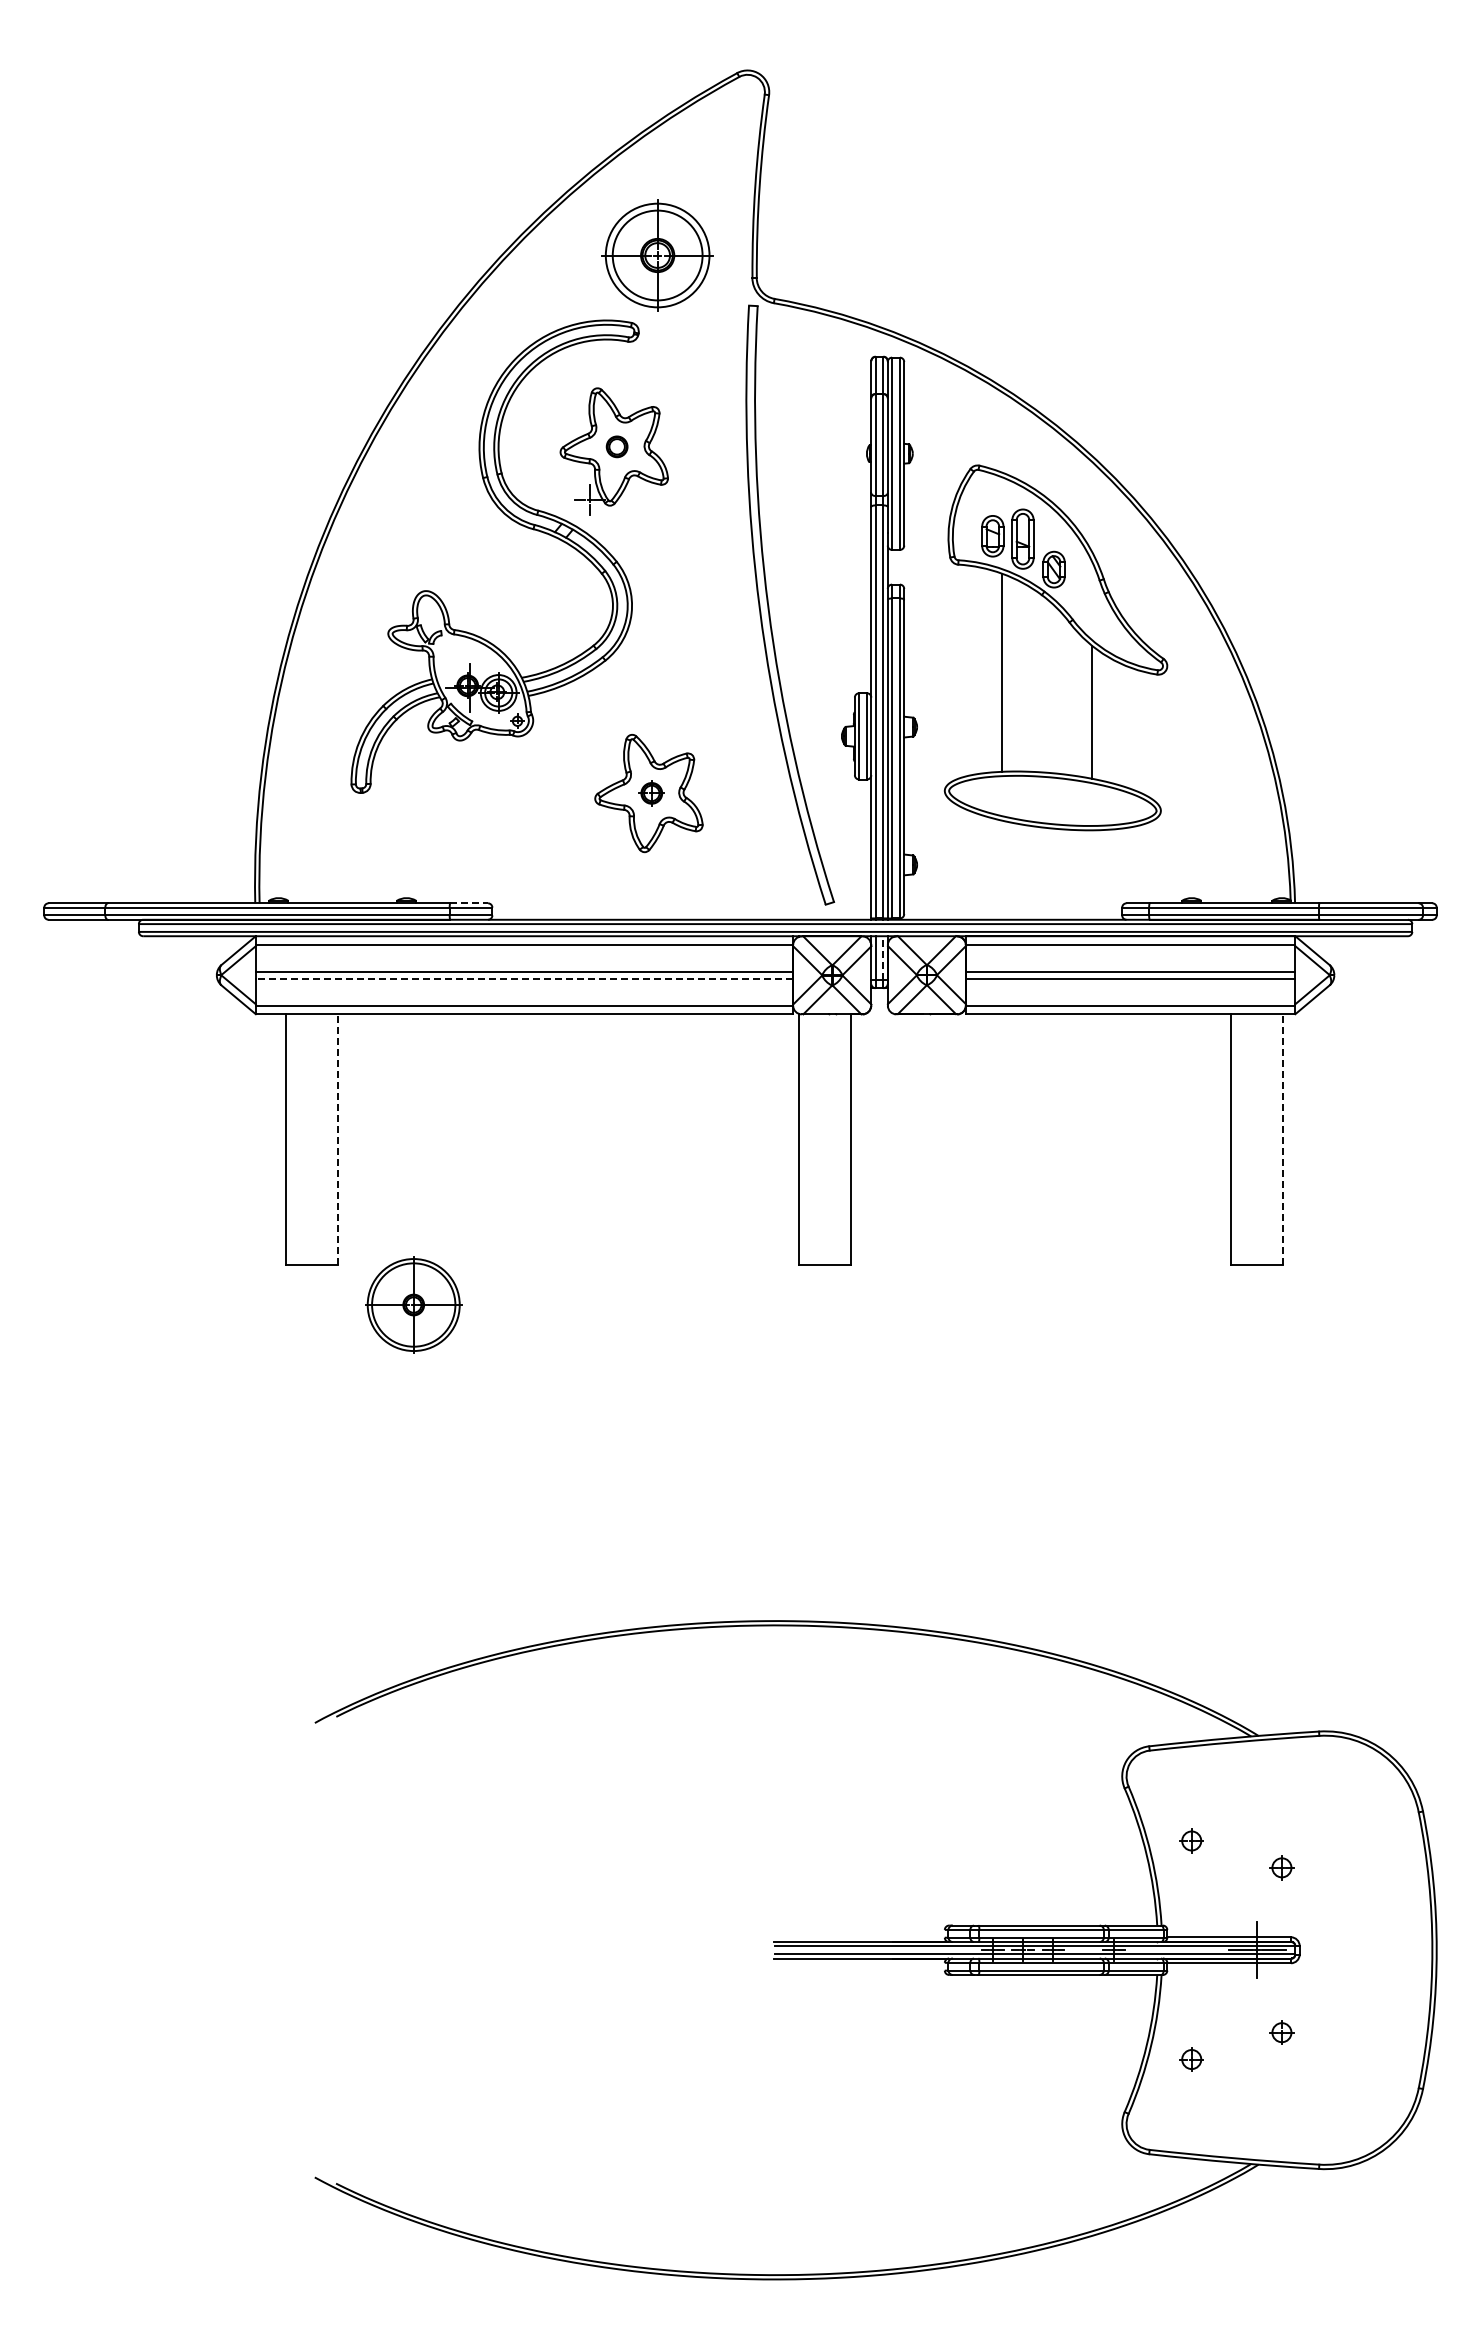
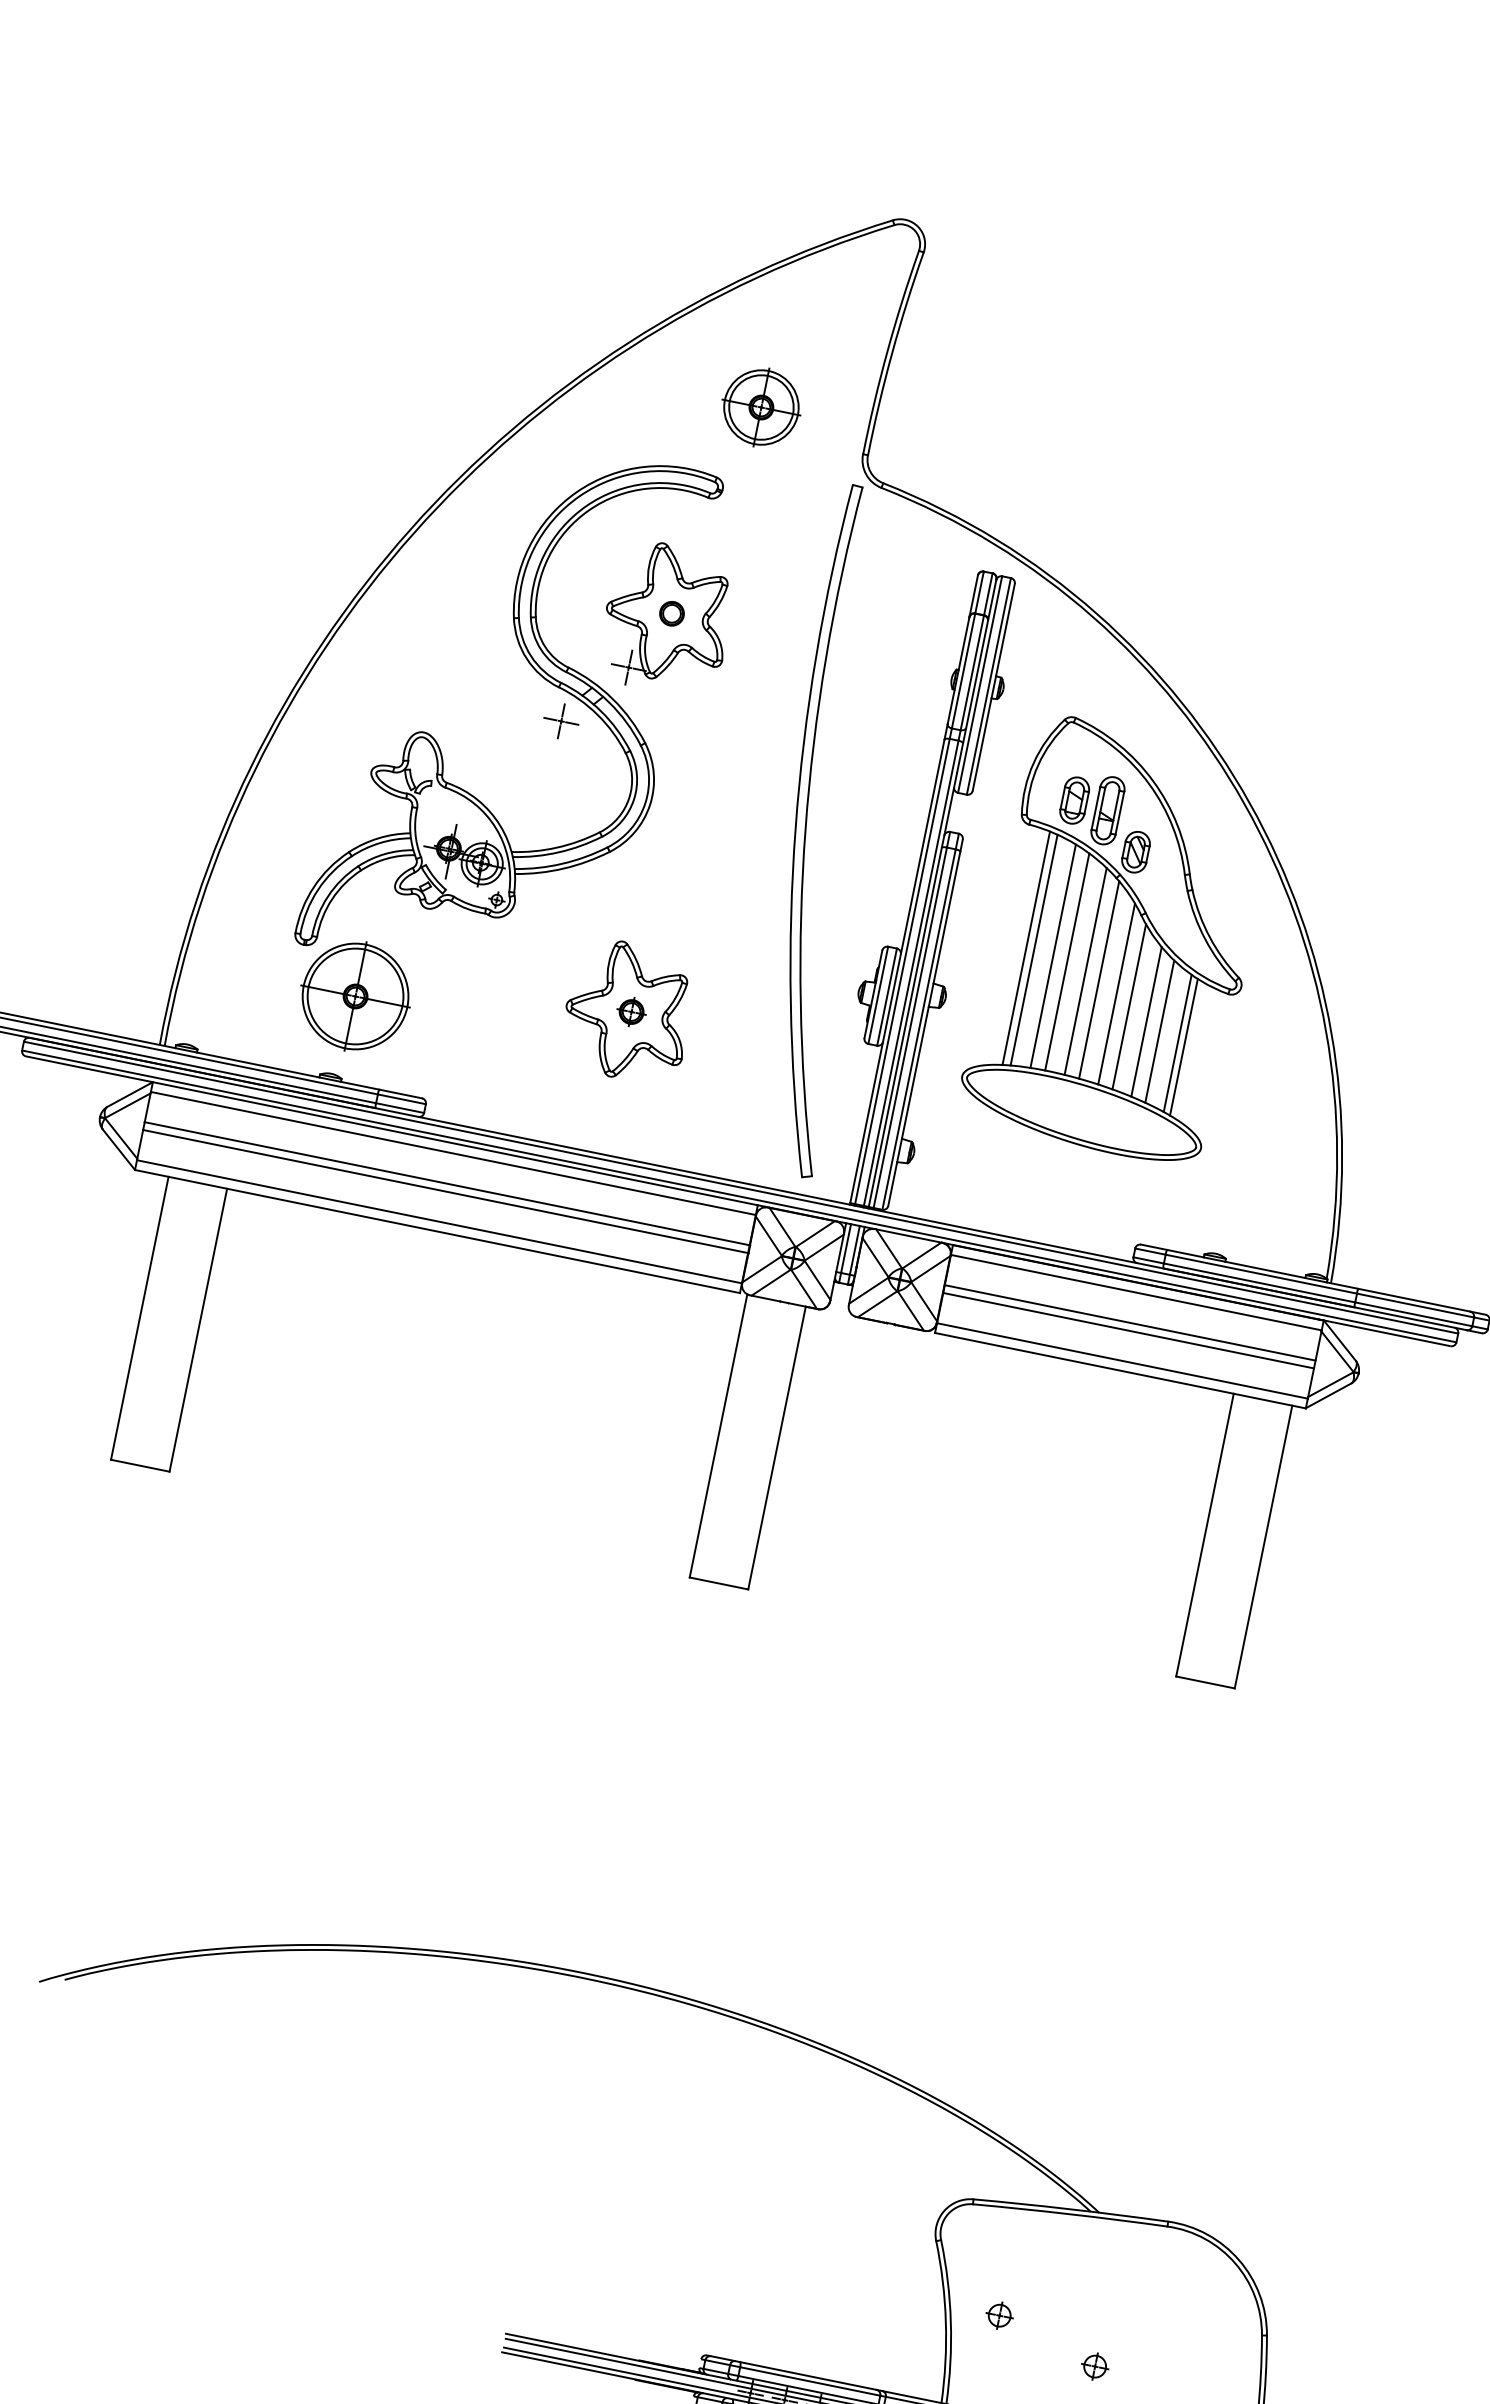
part: (657, 255) -> (761, 407), size x0.62
part: (541, 557) -> (561, 721), added
line: (977, 670) -> (1026, 948), added
line: (984, 670) -> (1034, 949), added
line: (1014, 674) -> (1067, 961), added
line: (1031, 679) -> (1085, 970), added
line: (1044, 684) -> (1098, 979), added
line: (1062, 693) -> (1117, 993), added
line: (1075, 702) -> (1129, 1006), added
line: (1105, 718) -> (1159, 1031), added
line: (1122, 725) -> (1177, 1043), added
line: (1128, 727) -> (1183, 1047), added
line: (469, 903) -> (401, 1094), dashed -> solid
line: (883, 957) -> (854, 1249), dashed -> solid
line: (524, 978) -> (445, 1191), dashed -> solid
line: (337, 1139) -> (198, 1329), dashed -> solid
line: (1283, 1139) -> (1263, 1546), dashed -> solid
part: (413, 1304) -> (355, 995), moved

